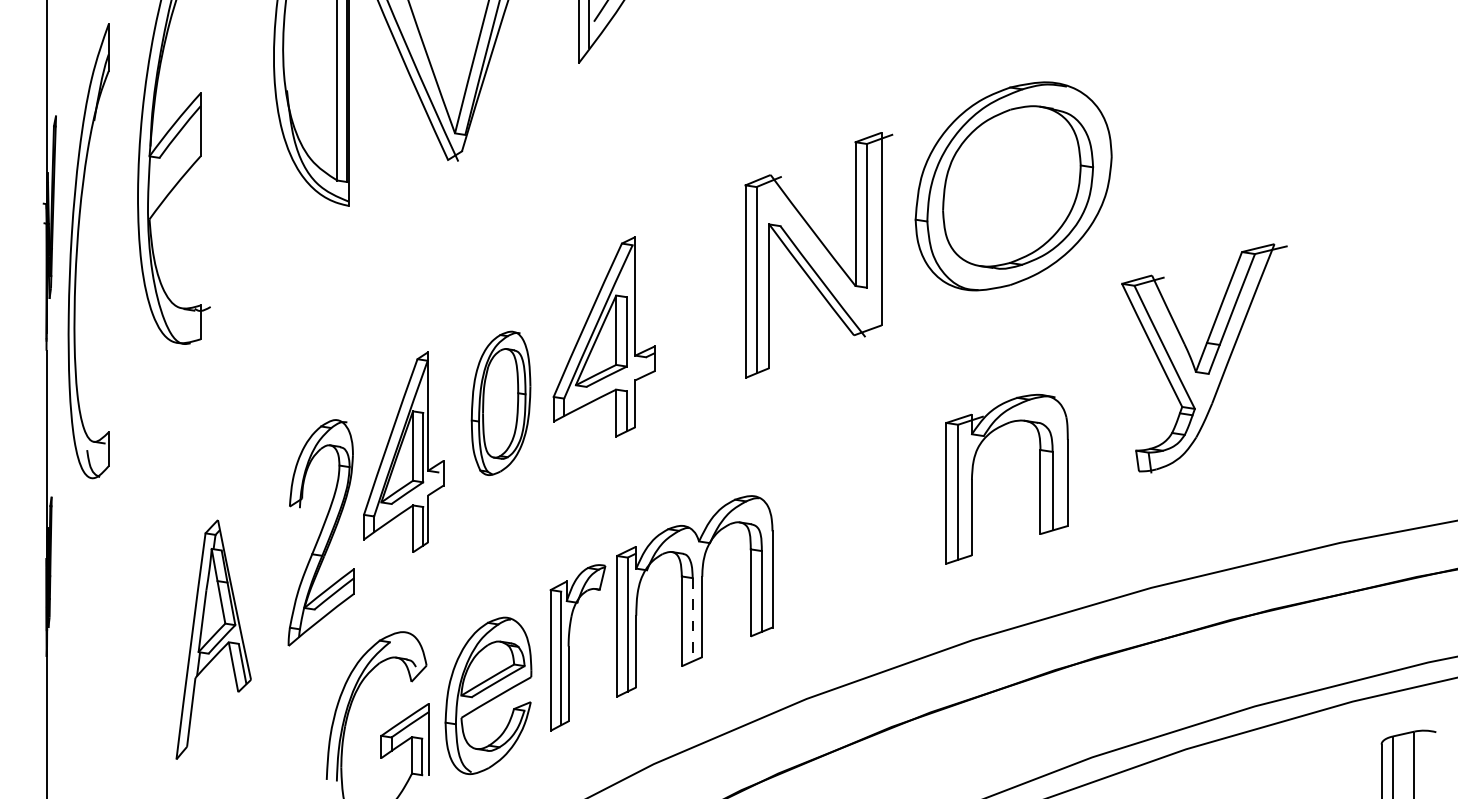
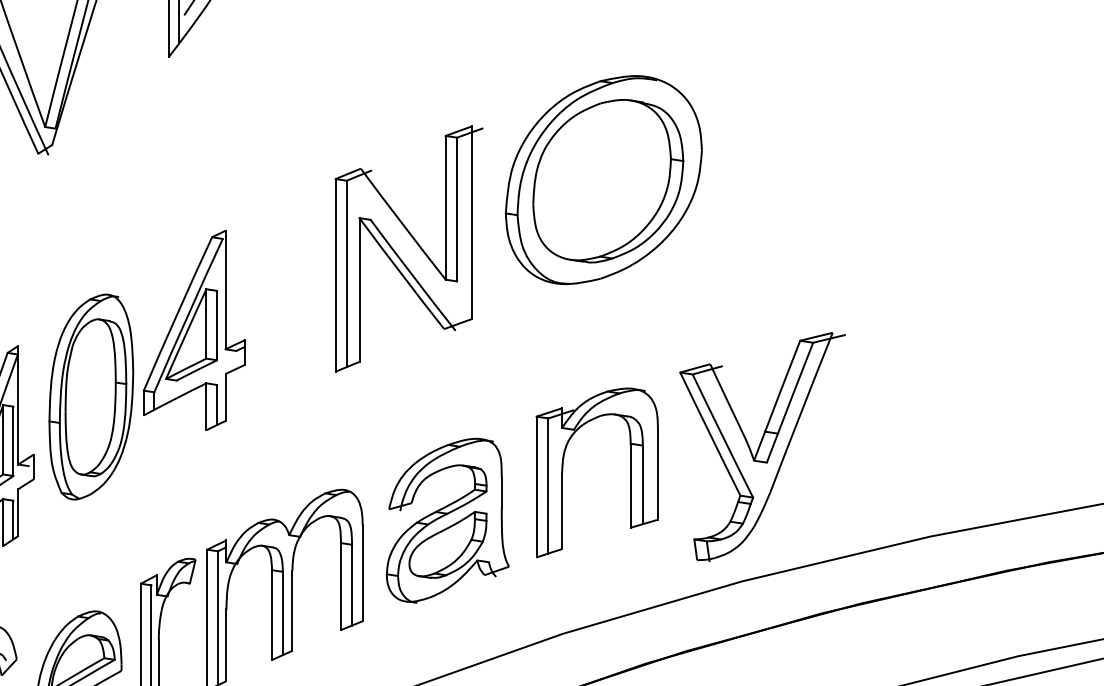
part: (1204, 358) -> (762, 447), moved
part: (500, 403) -> (90, 397), size x1.43
part: (857, 526) -> (447, 520), added
line: (692, 619) -> (282, 613), dashed -> solid

